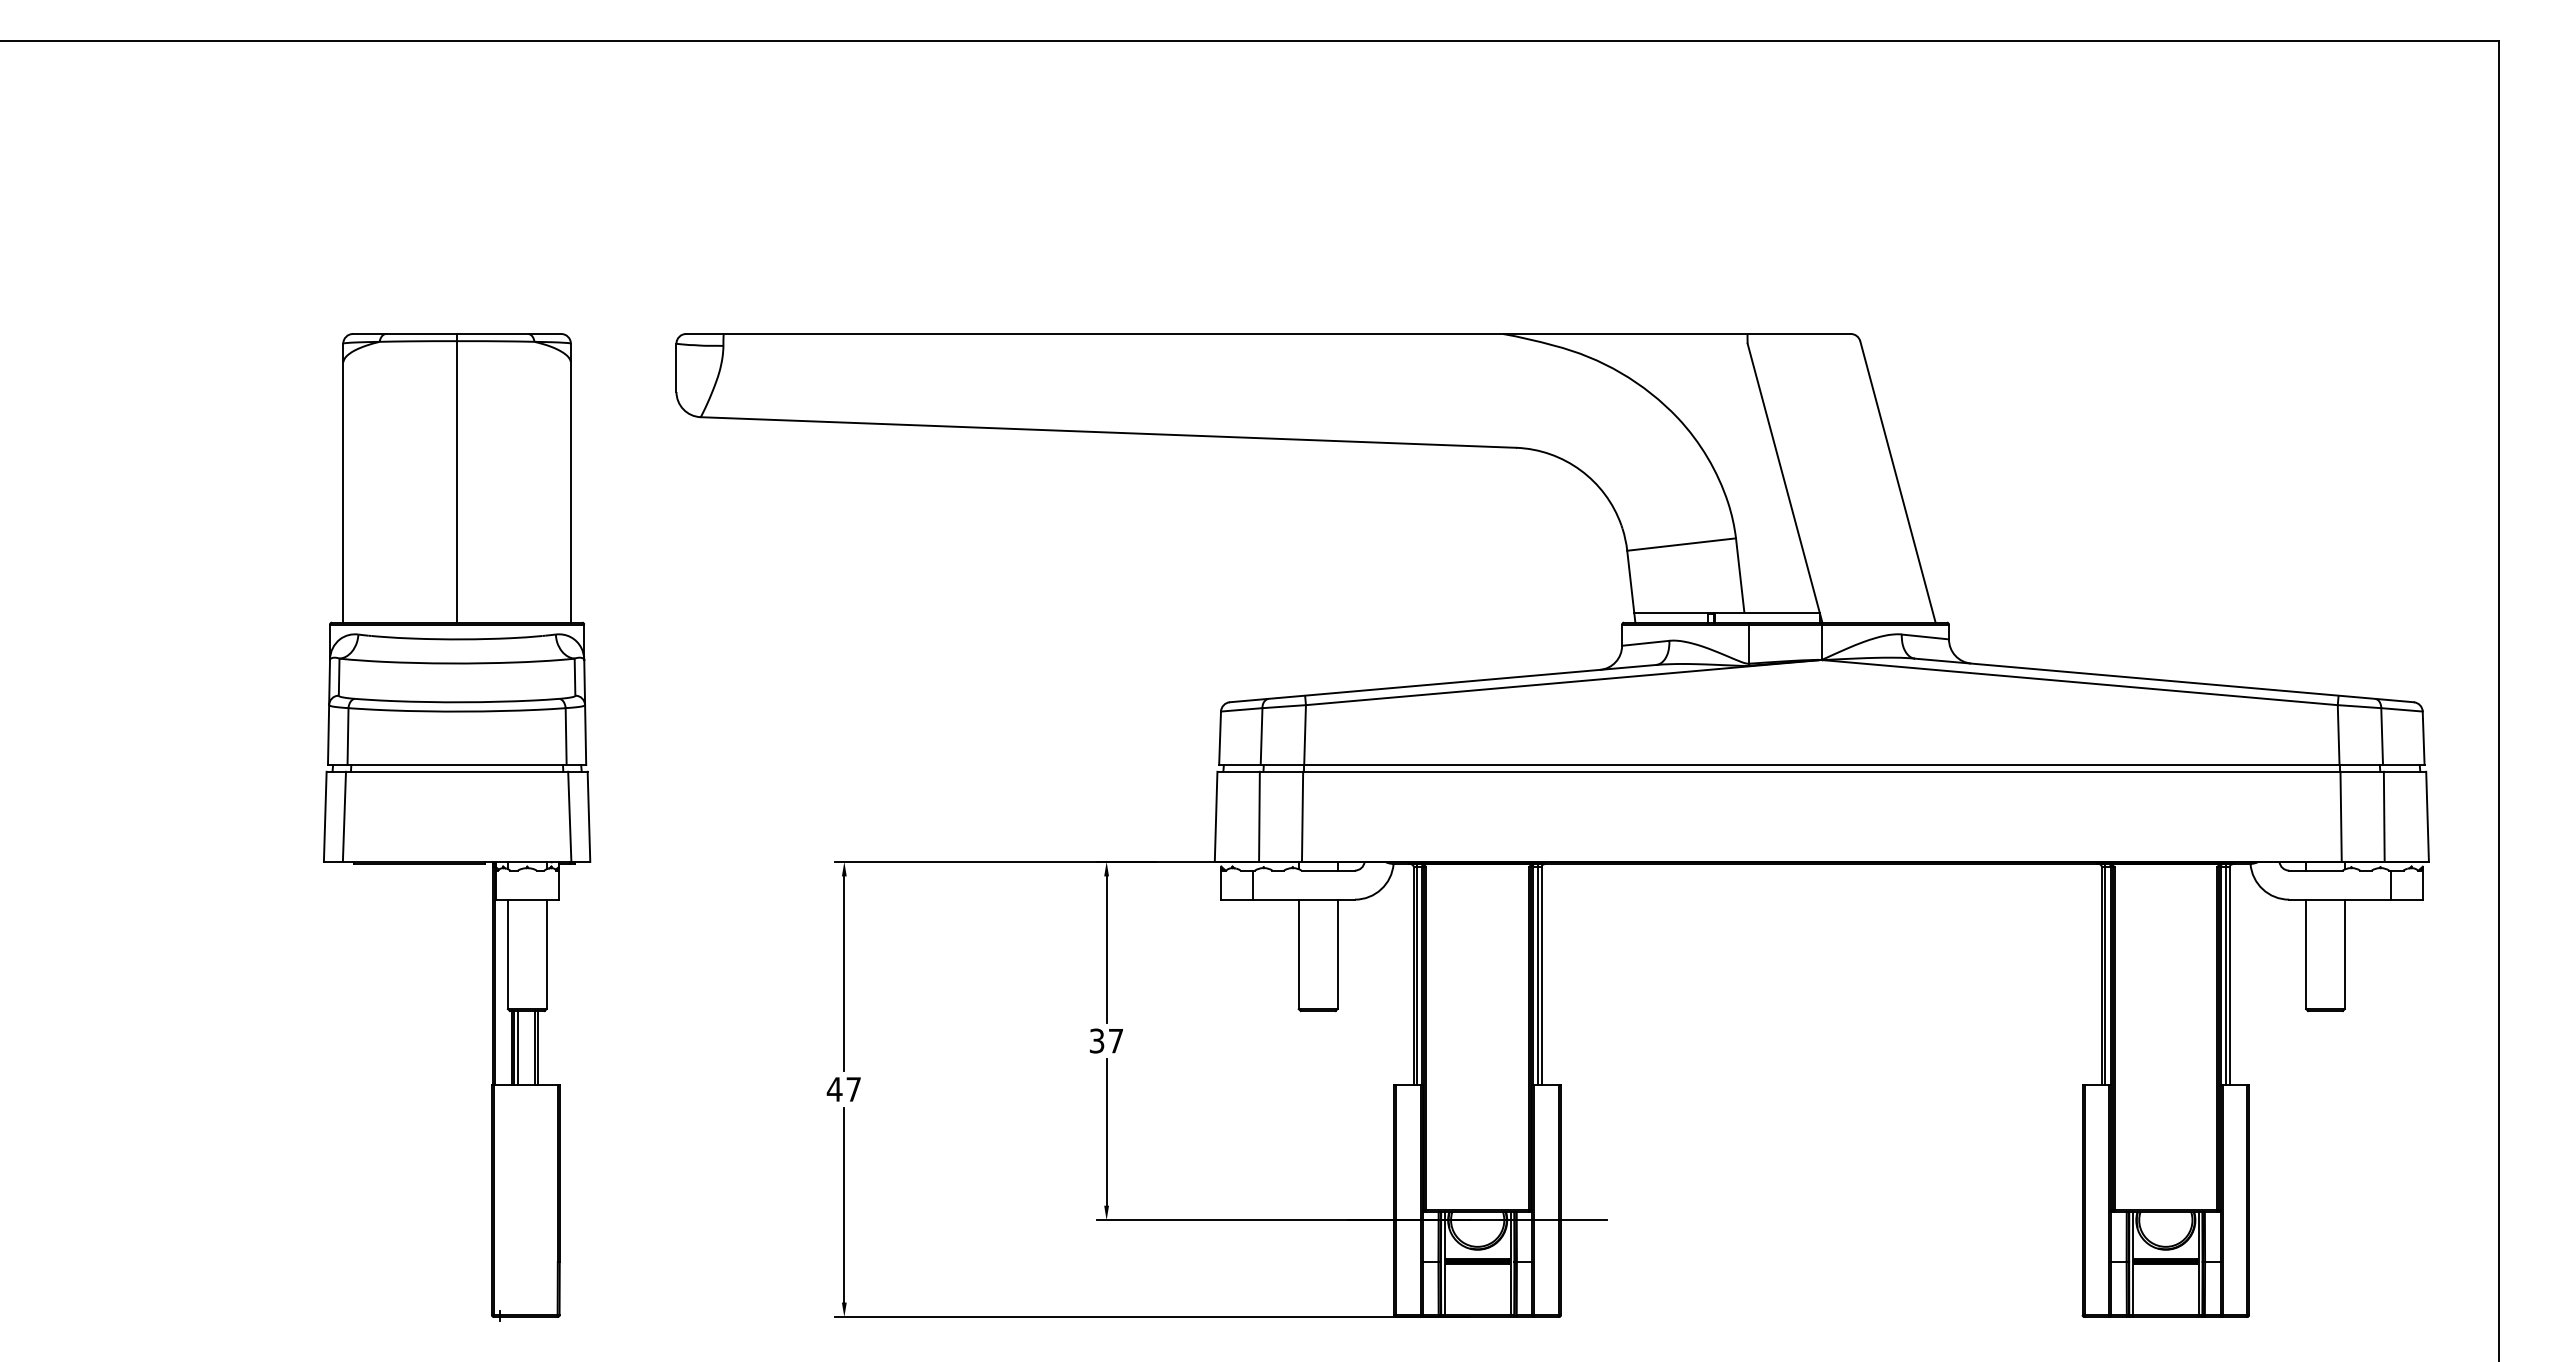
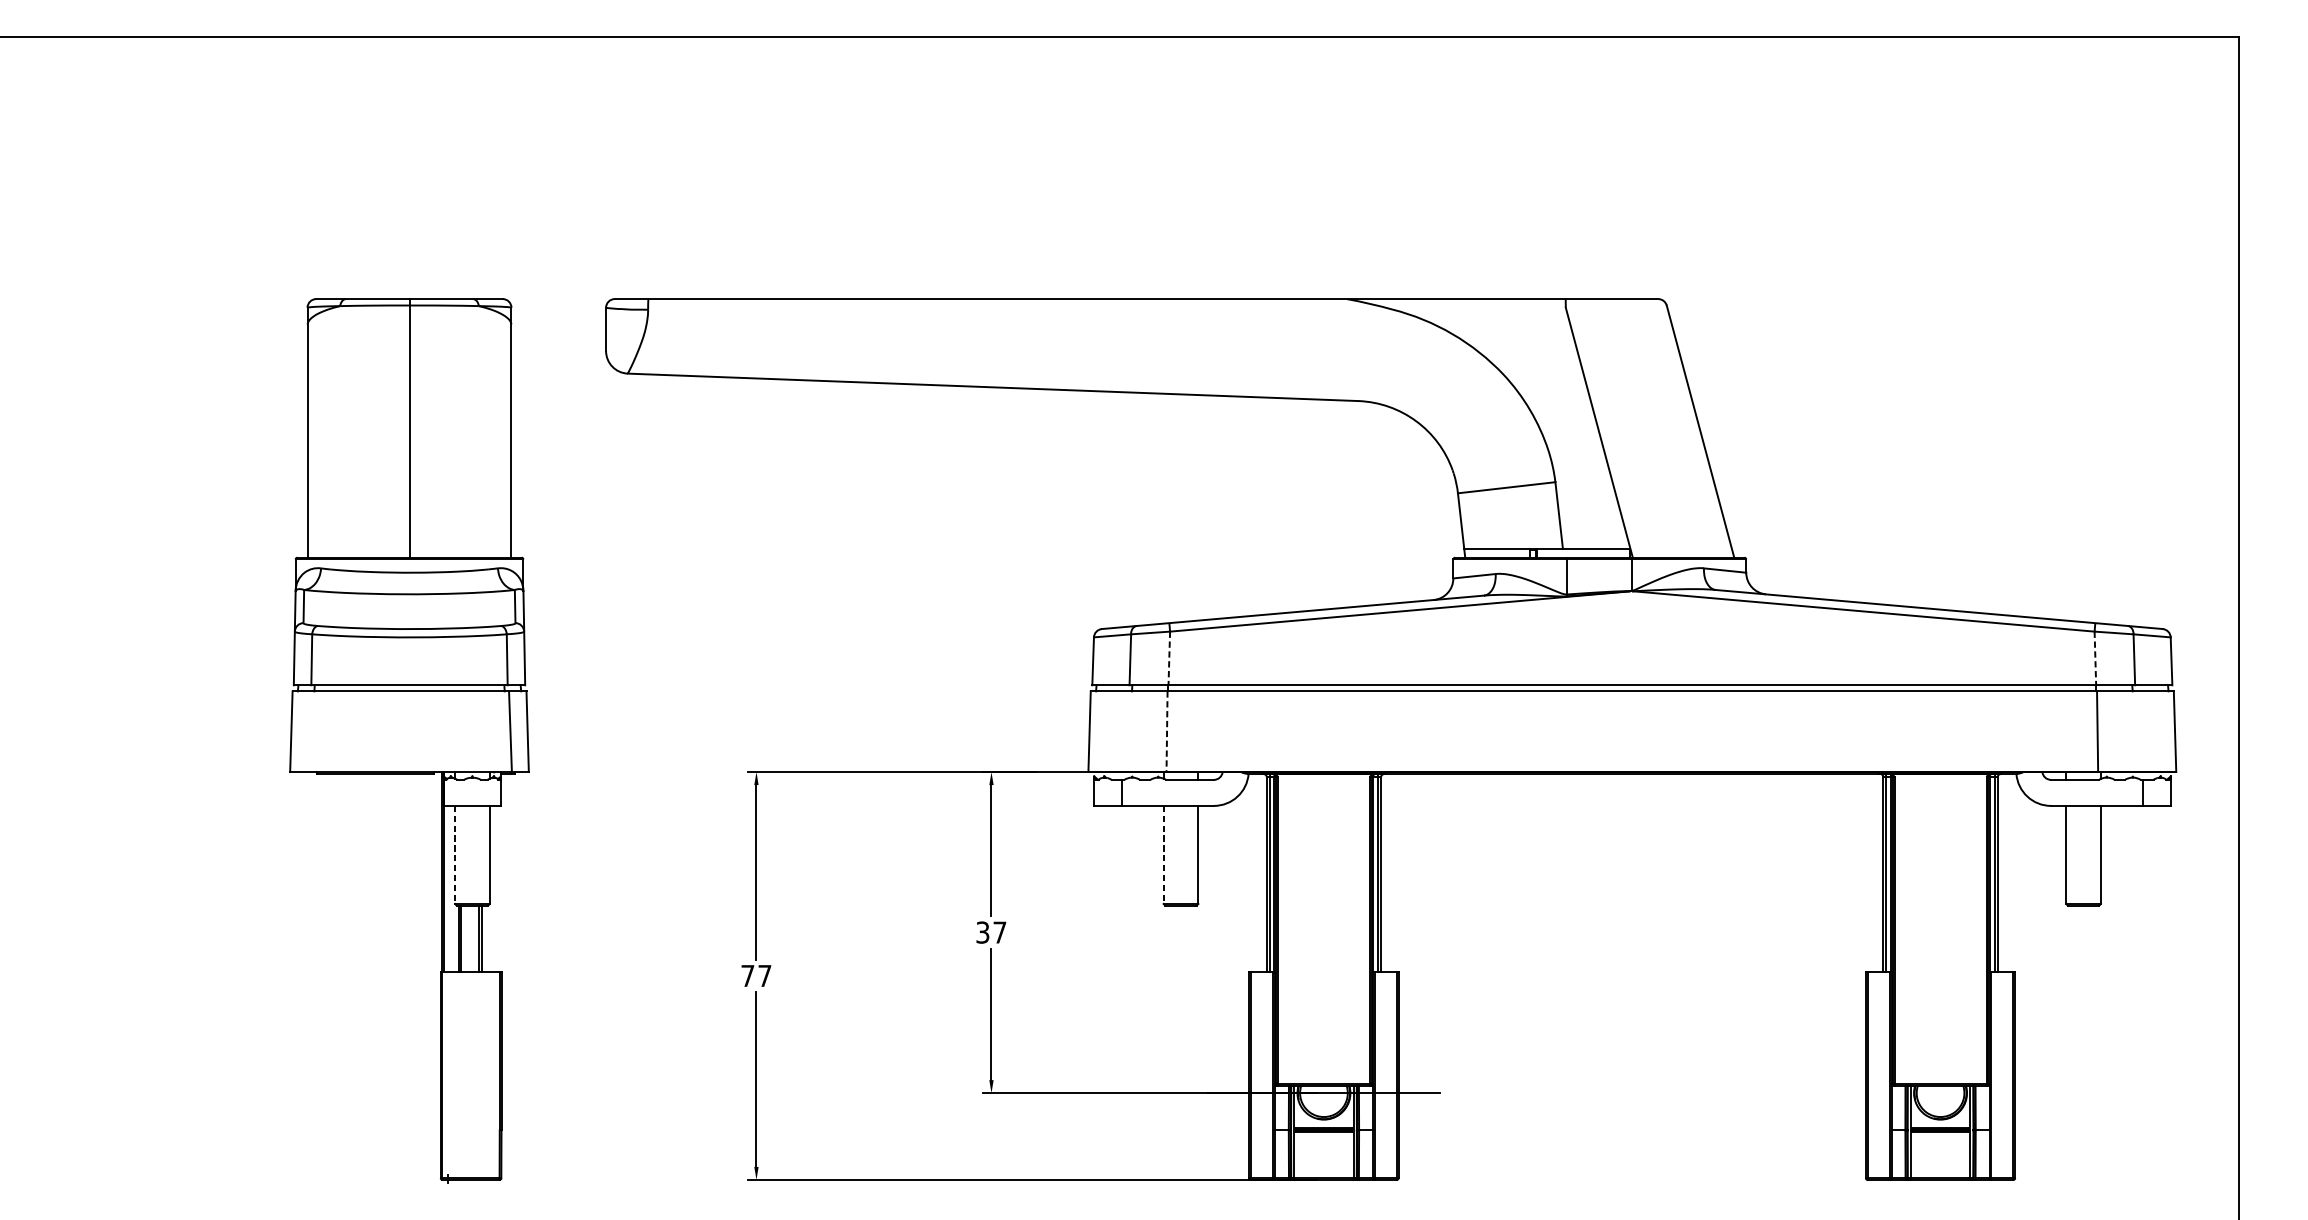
line: (1305, 735) -> (1169, 658), solid -> dashed
line: (2338, 735) -> (2095, 658), solid -> dashed
line: (344, 816) -> (308, 731), removed
line: (1259, 816) -> (1128, 731), removed
line: (2383, 816) -> (2135, 731), removed
line: (1302, 817) -> (1166, 732), solid -> dashed
line: (507, 954) -> (454, 855), solid -> dashed
line: (1298, 954) -> (1163, 855), solid -> dashed
line: (517, 1047) -> (463, 938), removed
text: (834, 1089) -> (747, 976), 47 -> 77

